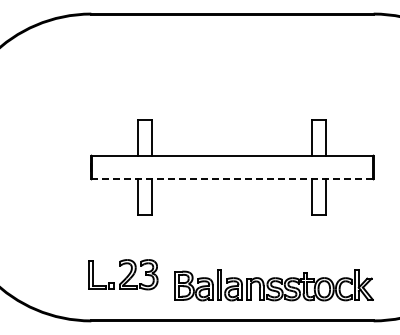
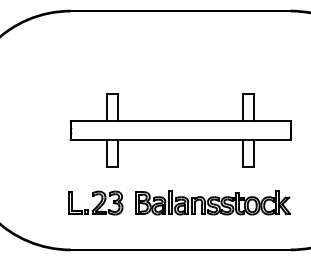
line: (232, 179) -> (180, 139), dashed -> solid
part: (123, 274) -> (95, 202), moved
part: (273, 285) -> (212, 202), moved

